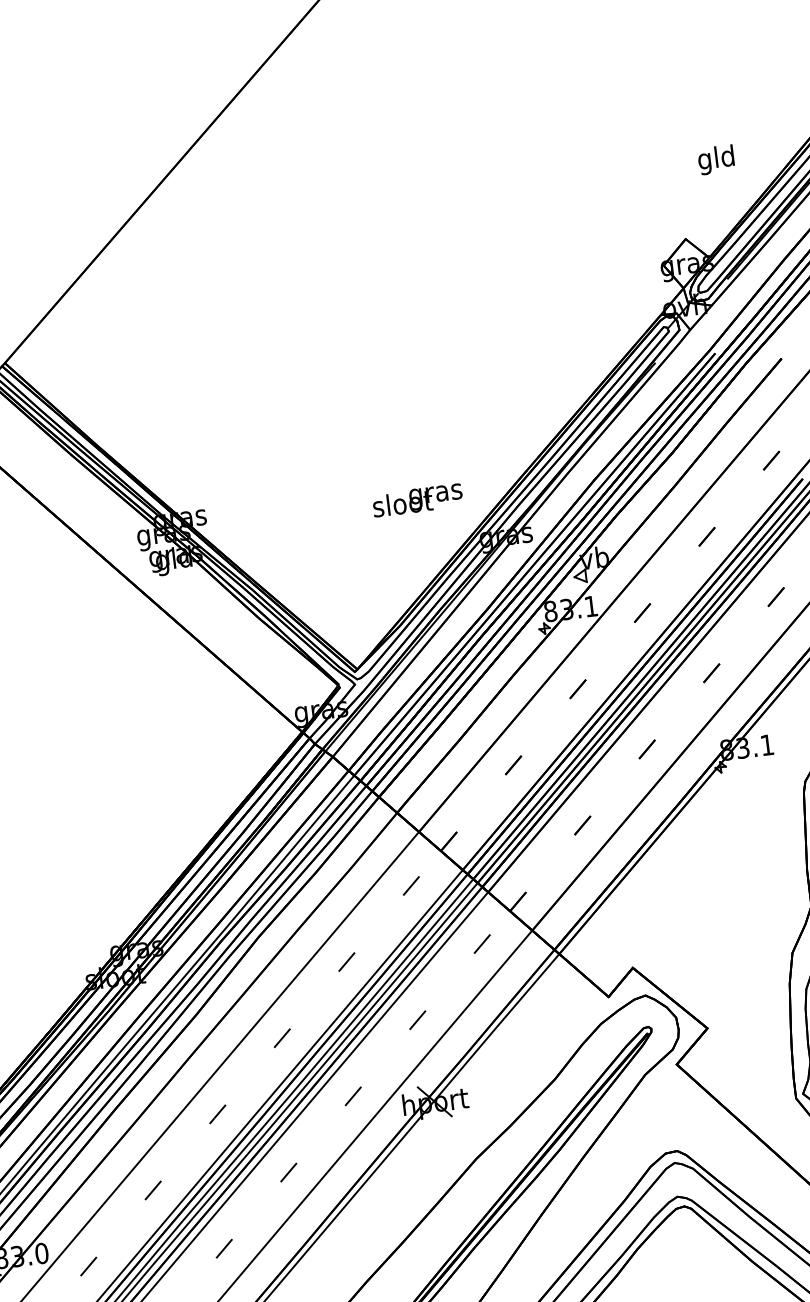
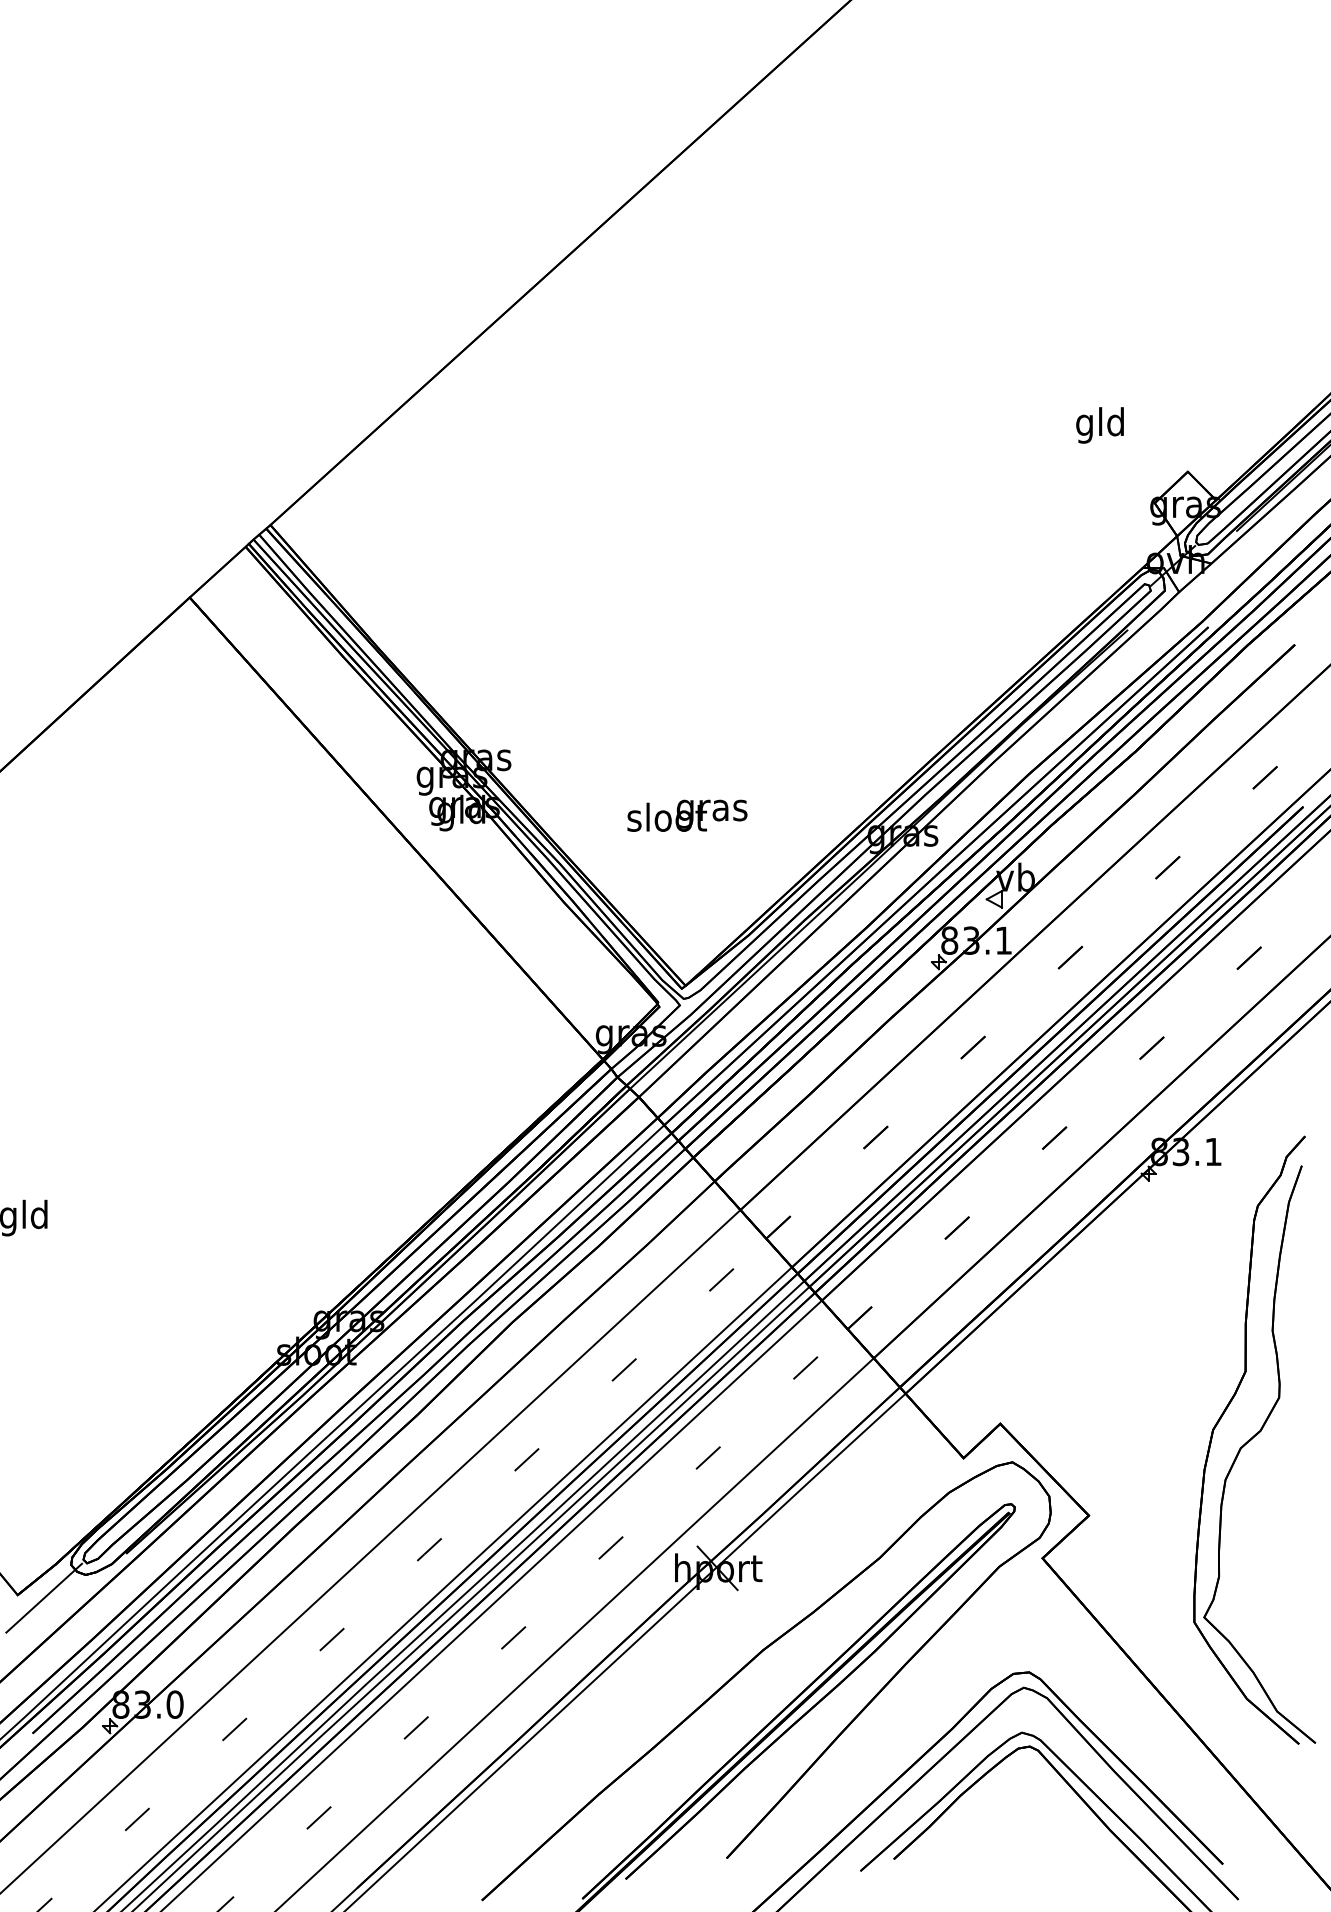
text: (715, 160) -> (1099, 425), moved
text: (417, 500) -> (687, 815), moved

